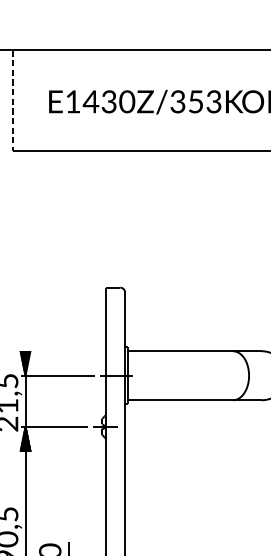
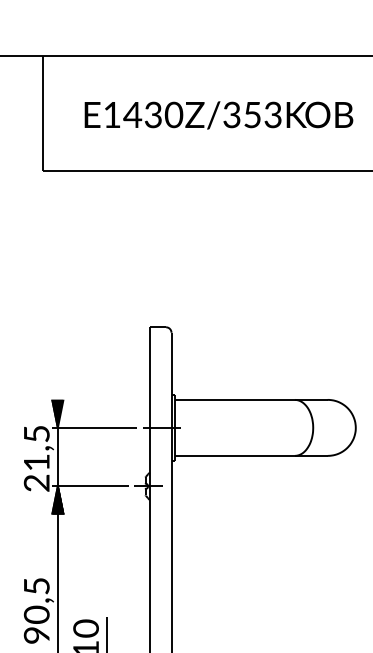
line: (12, 101) -> (43, 114), dashed -> solid

